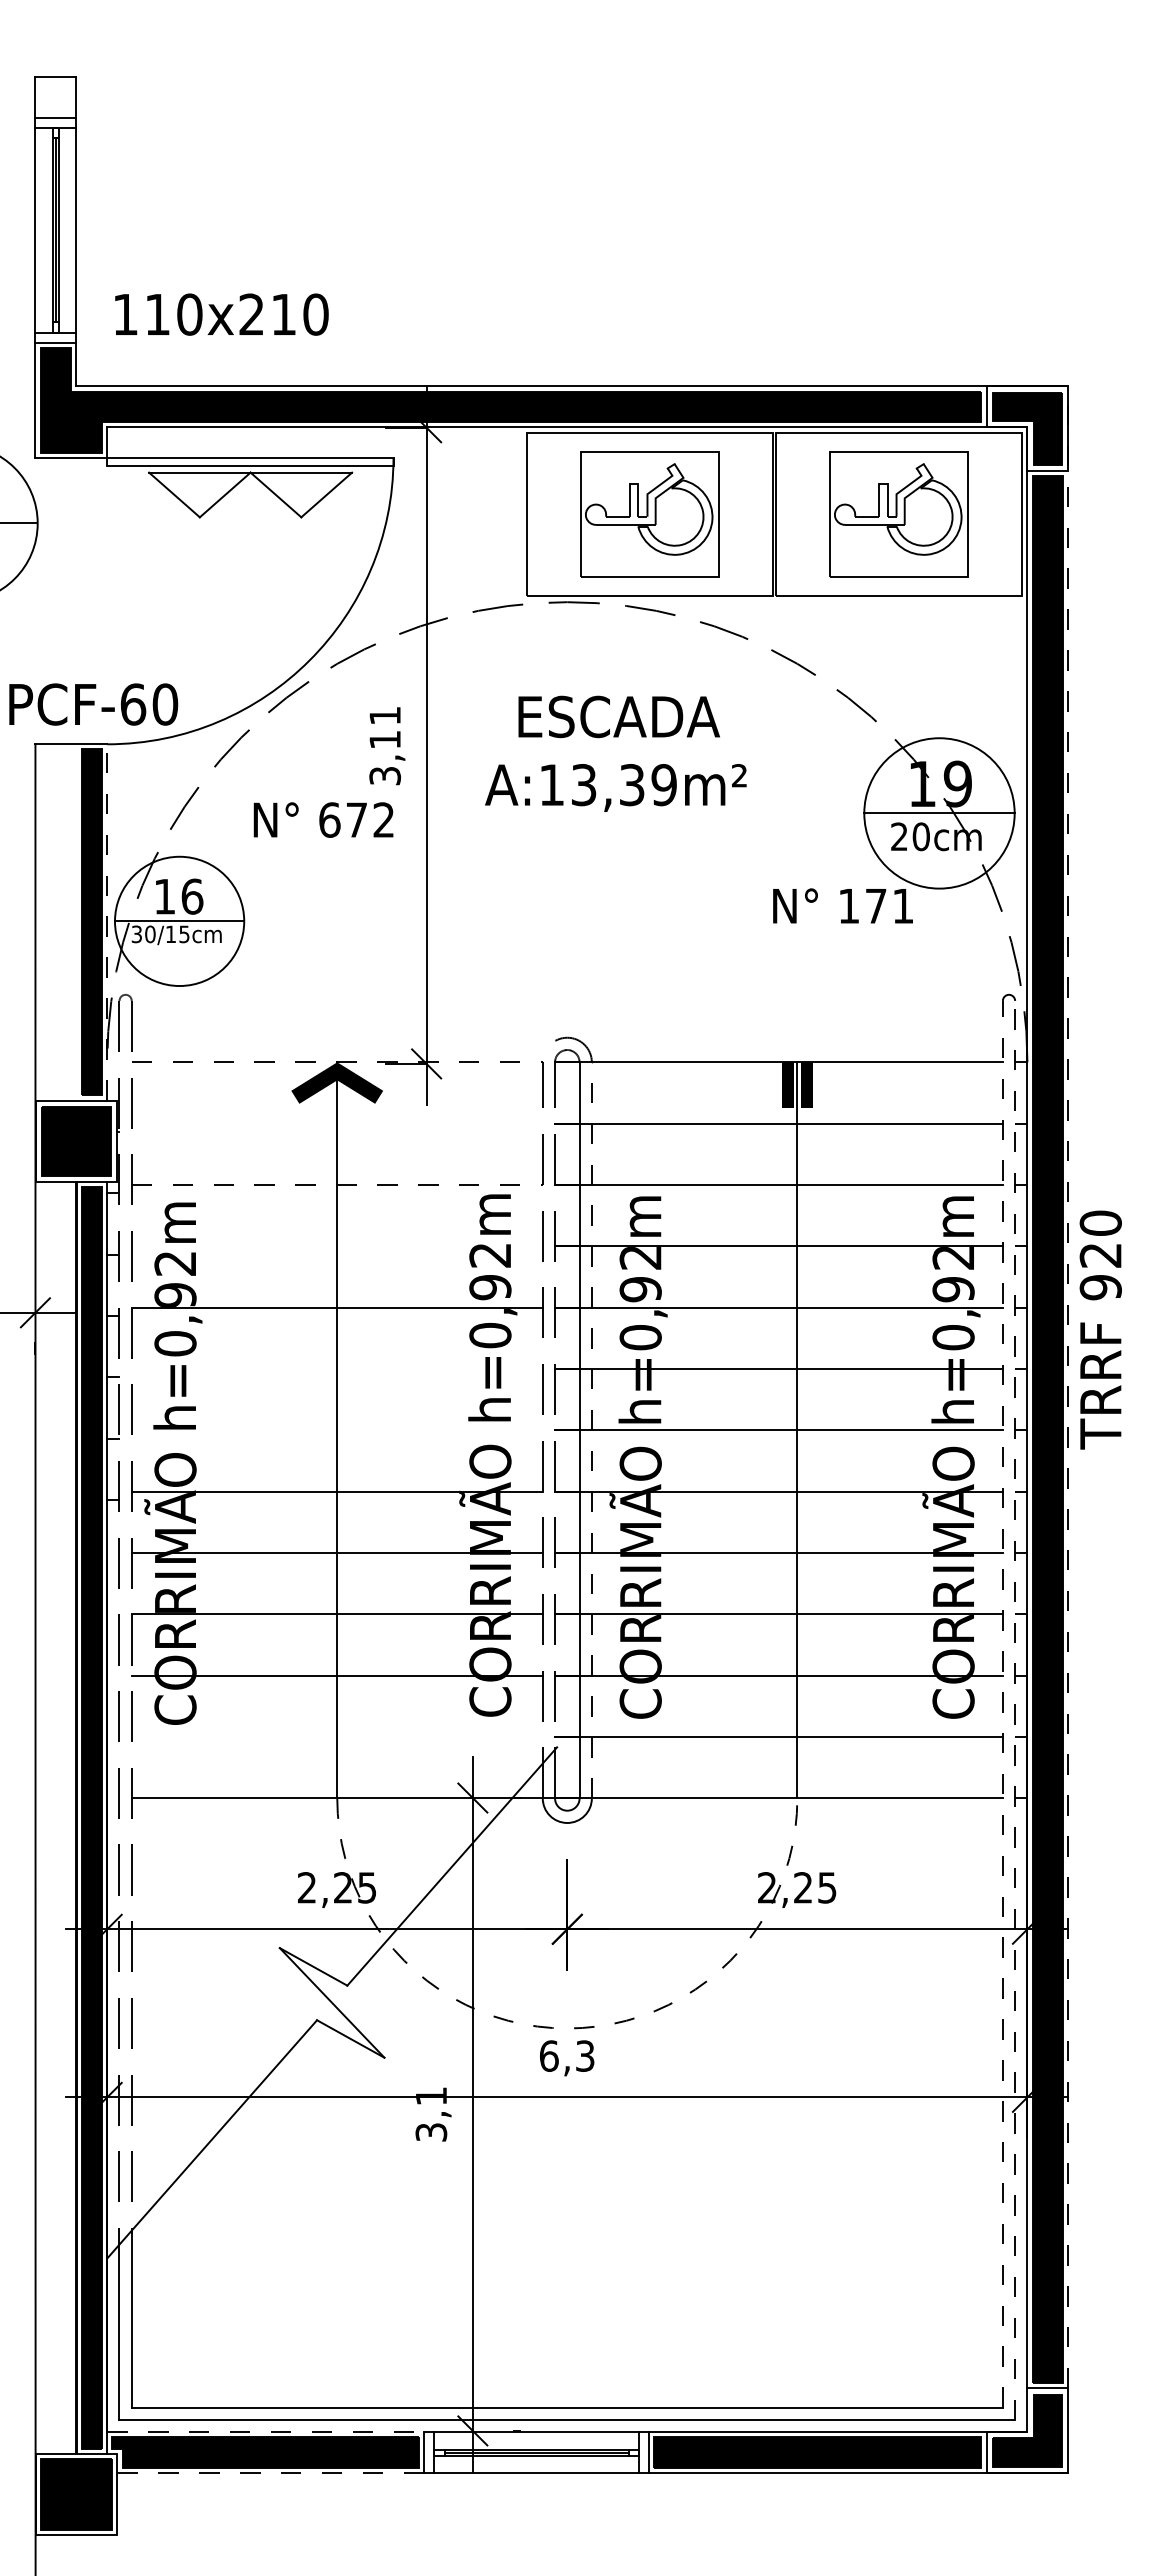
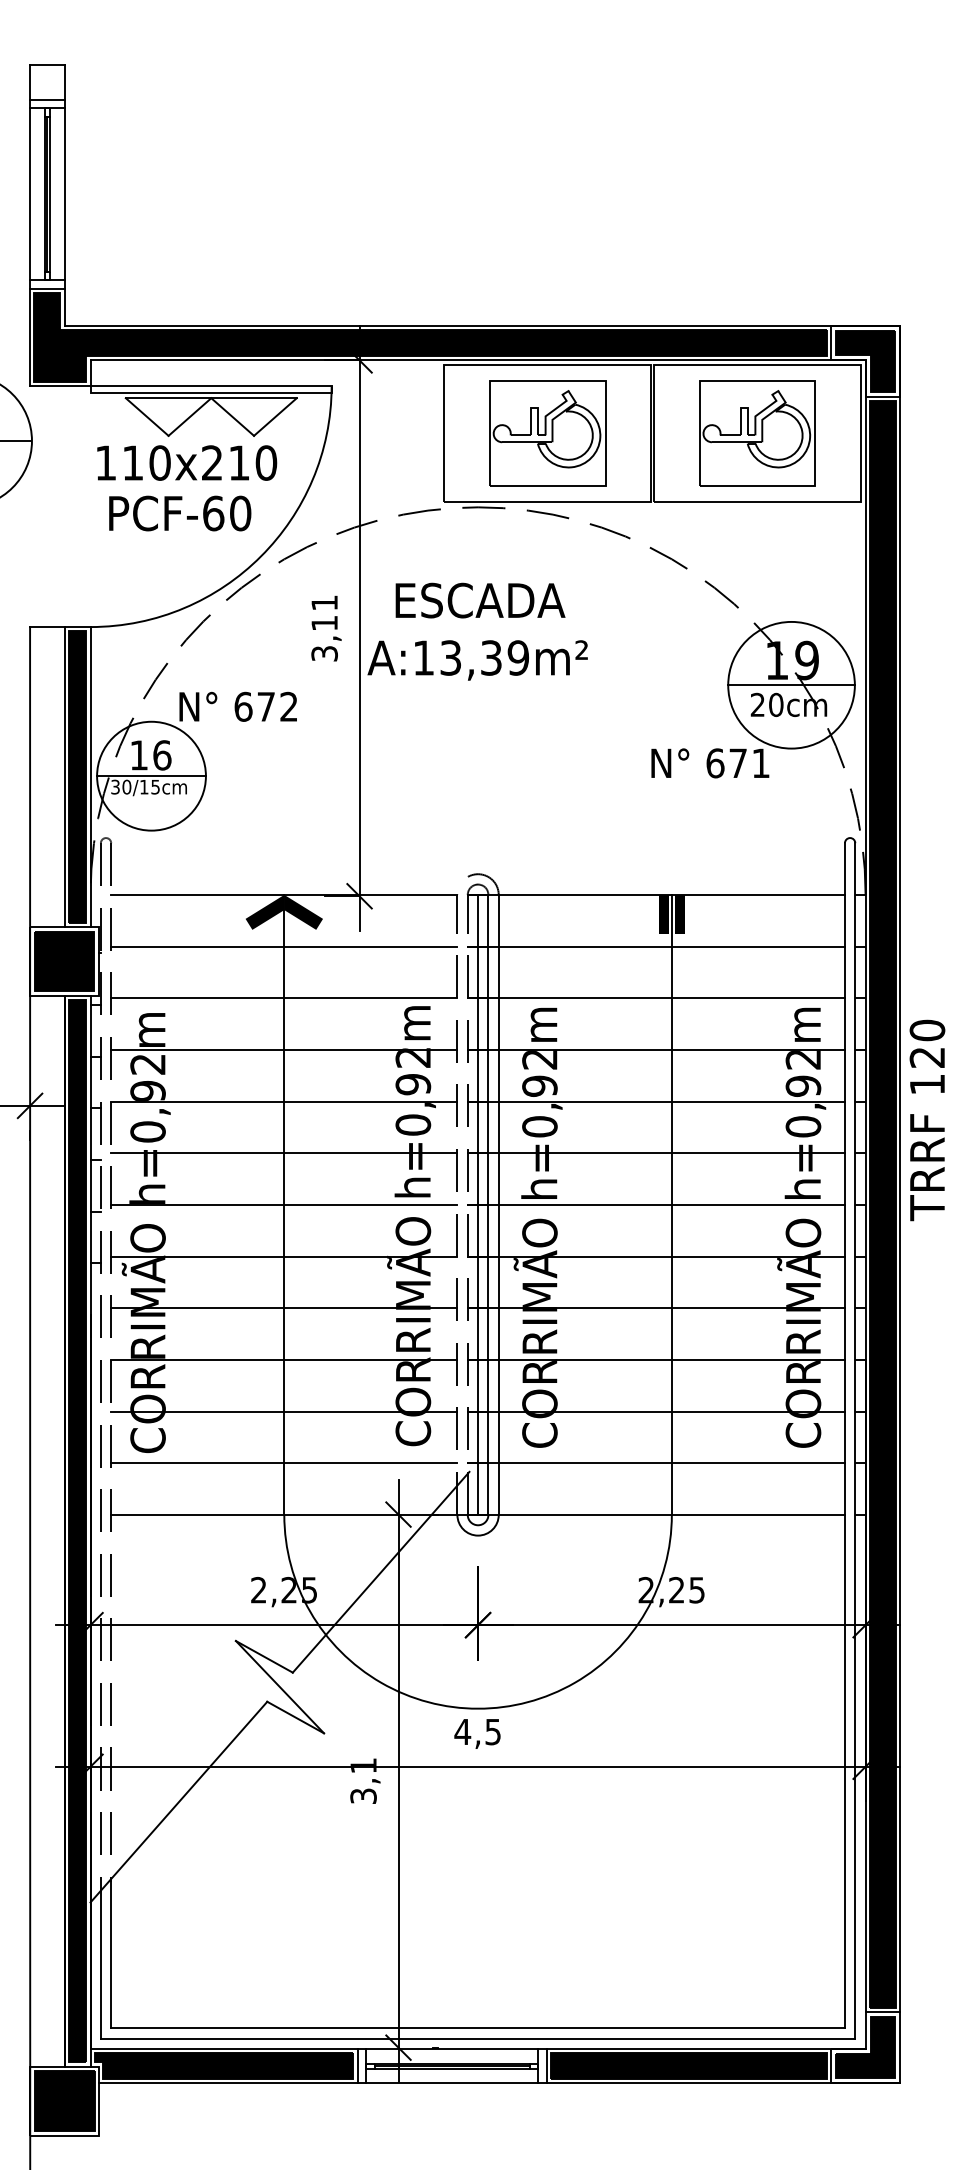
text: (221, 314) -> (186, 462), moved
text: (93, 704) -> (180, 513), moved
text: (615, 753) -> (477, 631), moved
text: (323, 819) -> (238, 706), moved
text: (848, 905) -> (714, 762), 171 -> 671
line: (107, 921) -> (90, 776), dashed -> solid
line: (76, 922) -> (64, 777), added
line: (337, 1062) -> (284, 895), dashed -> solid
line: (336, 1123) -> (283, 946), added
line: (337, 1184) -> (284, 997), dashed -> solid
line: (336, 1246) -> (283, 1050), added
text: (1100, 1287) -> (927, 1084), 920 -> 120
line: (336, 1369) -> (283, 1153), added
line: (1068, 1387) -> (900, 1168), dashed -> solid
line: (591, 1429) -> (498, 1204), dashed -> solid
line: (336, 1430) -> (283, 1205), added
line: (567, 1430) -> (478, 1205), added
line: (1002, 1703) -> (844, 1434), dashed -> solid
line: (1015, 1710) -> (855, 1440), dashed -> solid
line: (336, 1737) -> (283, 1463), added
arc: (567, 2028) -> (478, 1708), dashed -> solid
text: (566, 2055) -> (477, 1731), 6,3 -> 4,5
line: (266, 2432) -> (224, 2049), dashed -> solid
line: (271, 2473) -> (228, 2083), dashed -> solid

